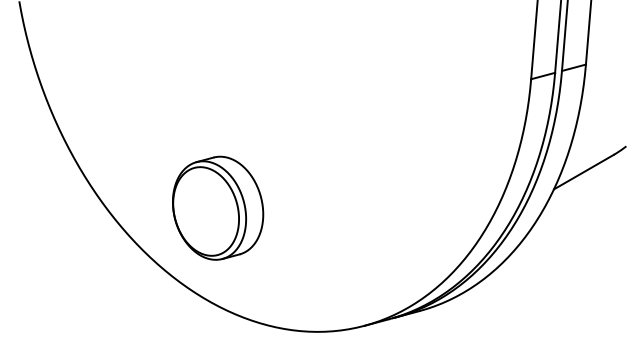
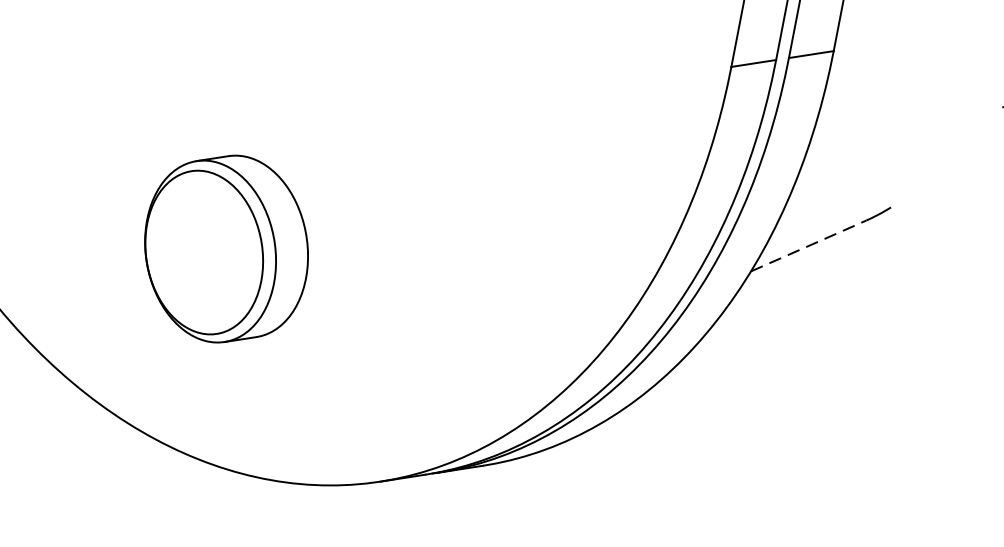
line: (583, 172) -> (807, 246), solid -> dashed
part: (218, 207) -> (227, 247), moved

